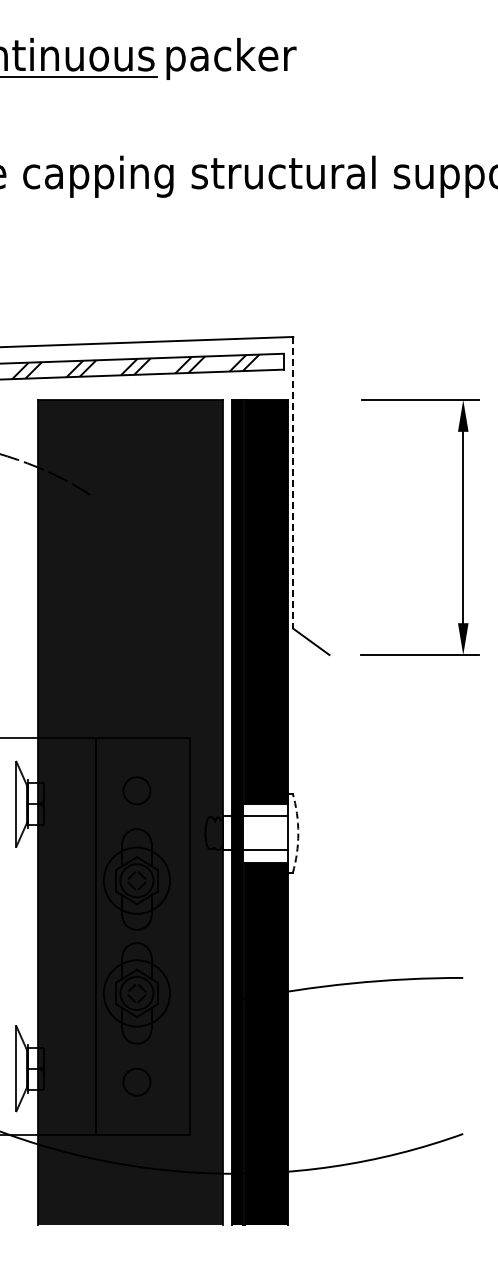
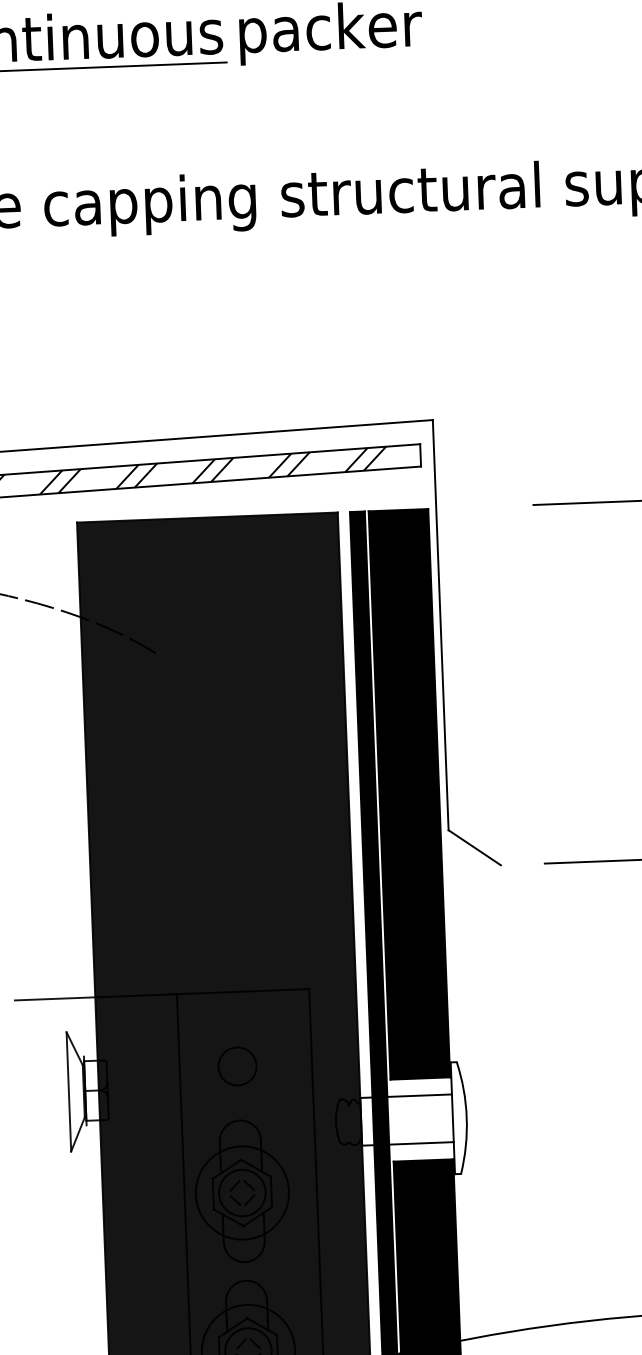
line: (293, 482) -> (440, 624), dashed -> solid
arc: (298, 833) -> (466, 1117), dashed -> solid

